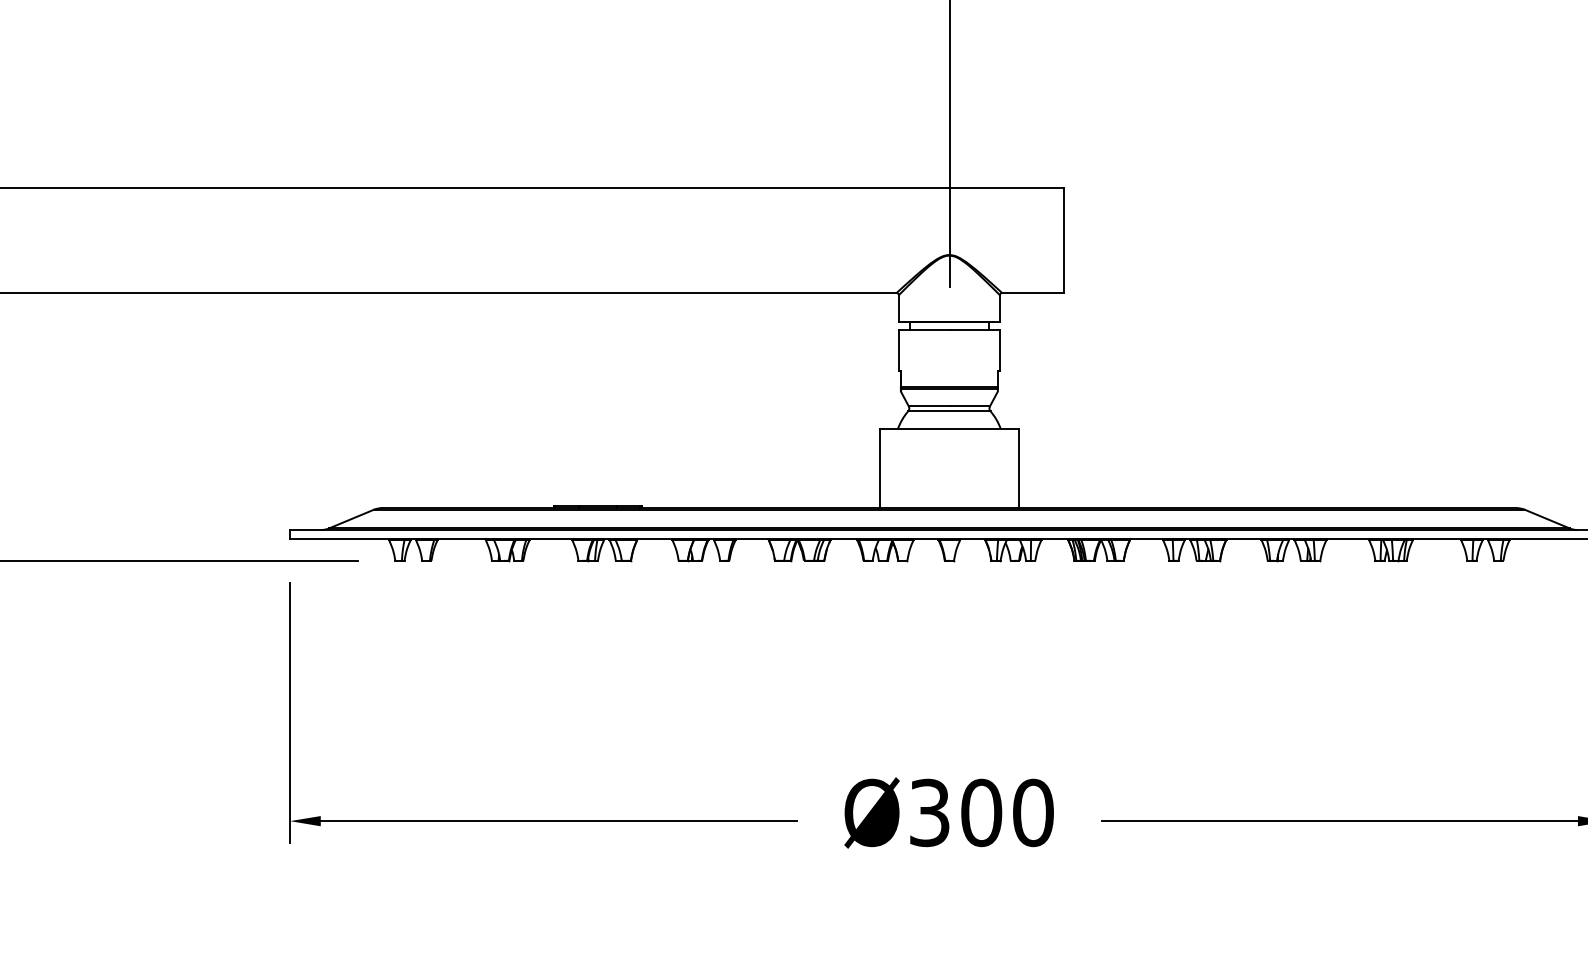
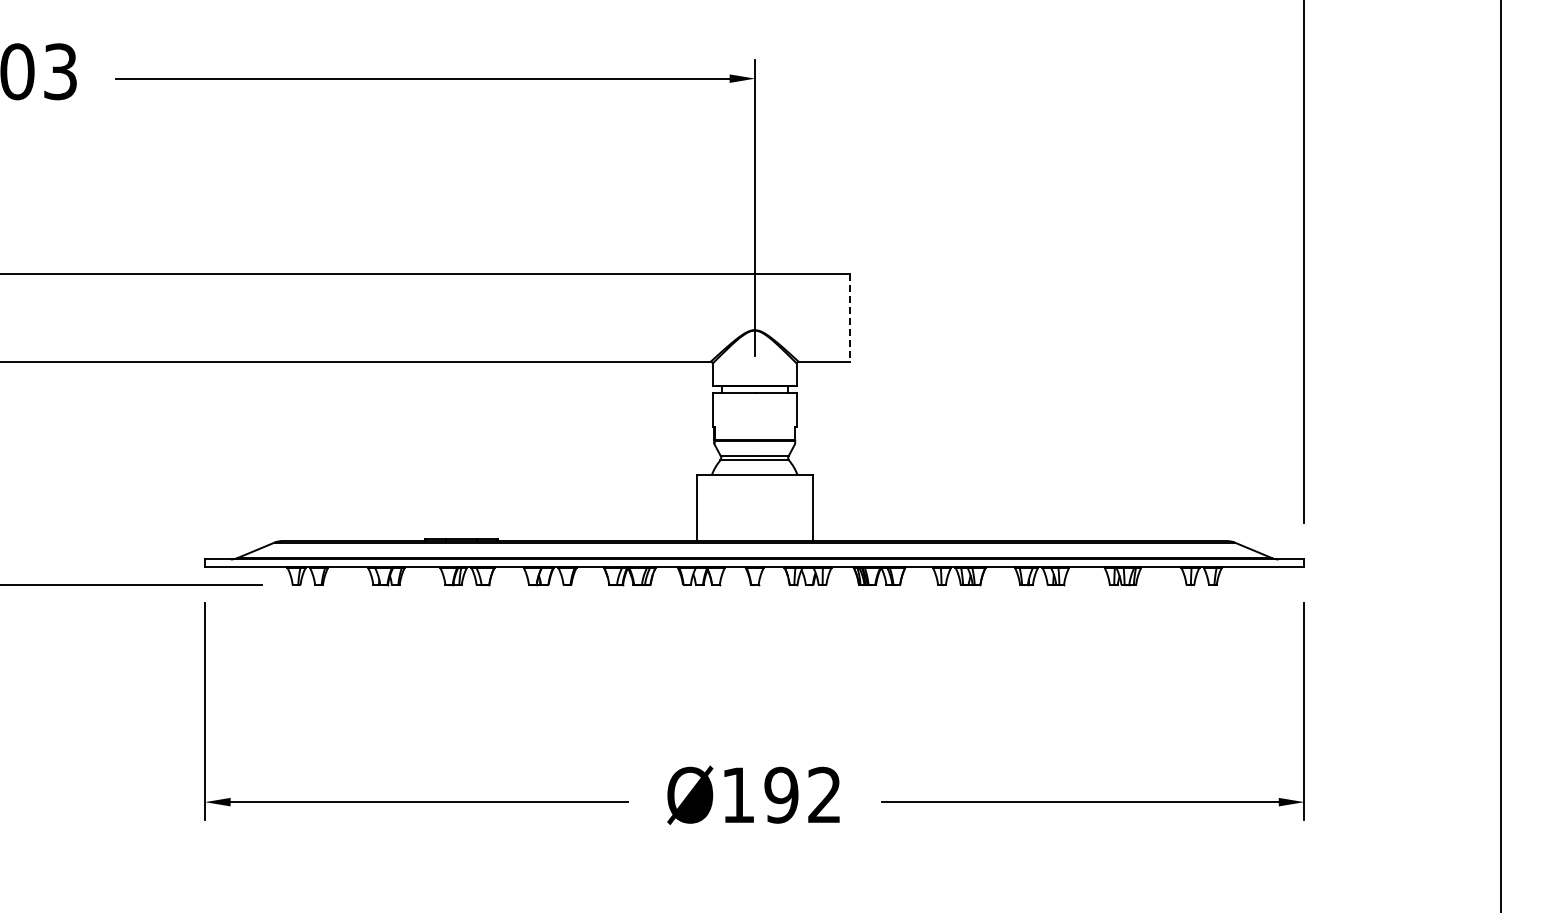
line: (1064, 239) -> (850, 317), solid -> dashed
text: (981, 811) -> (781, 794), Ø300 -> Ø192

